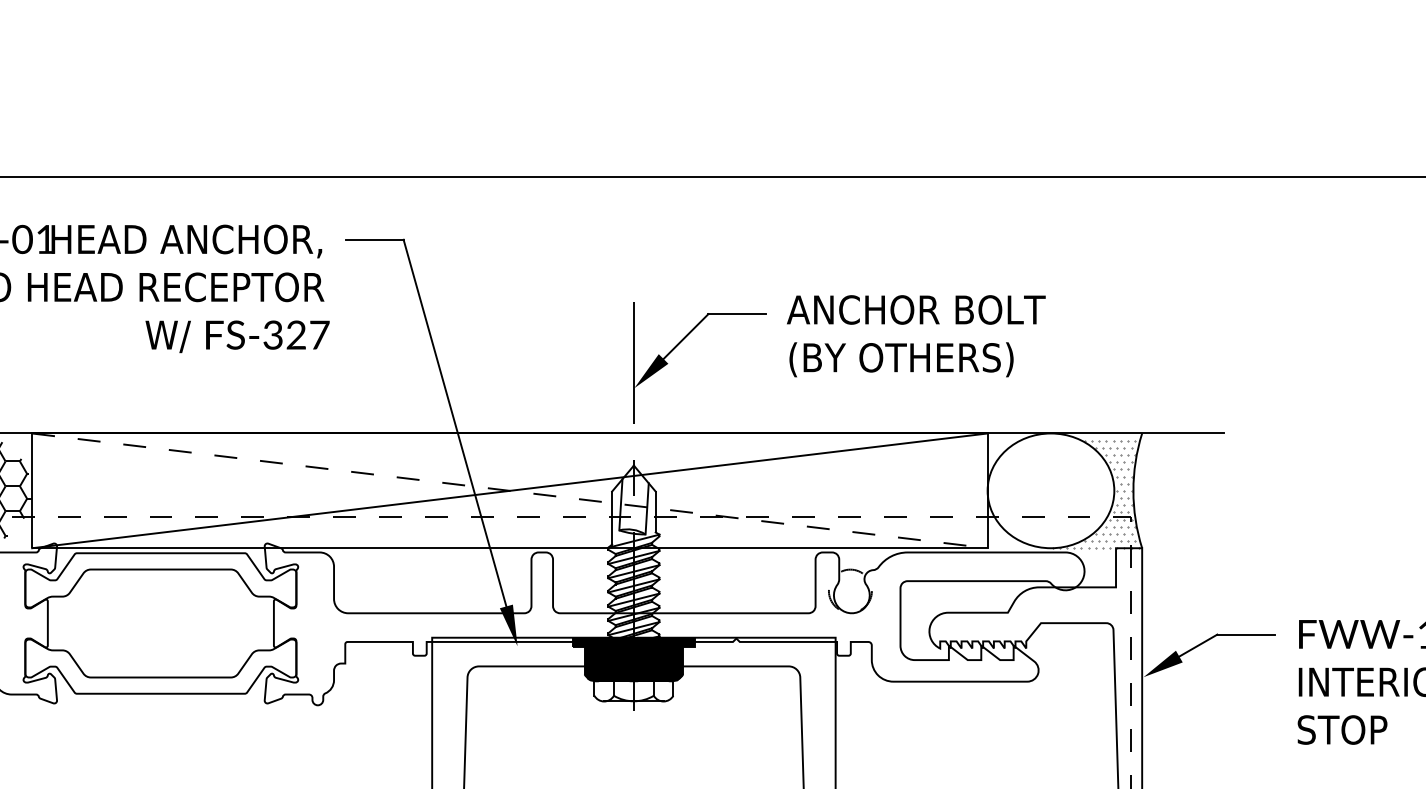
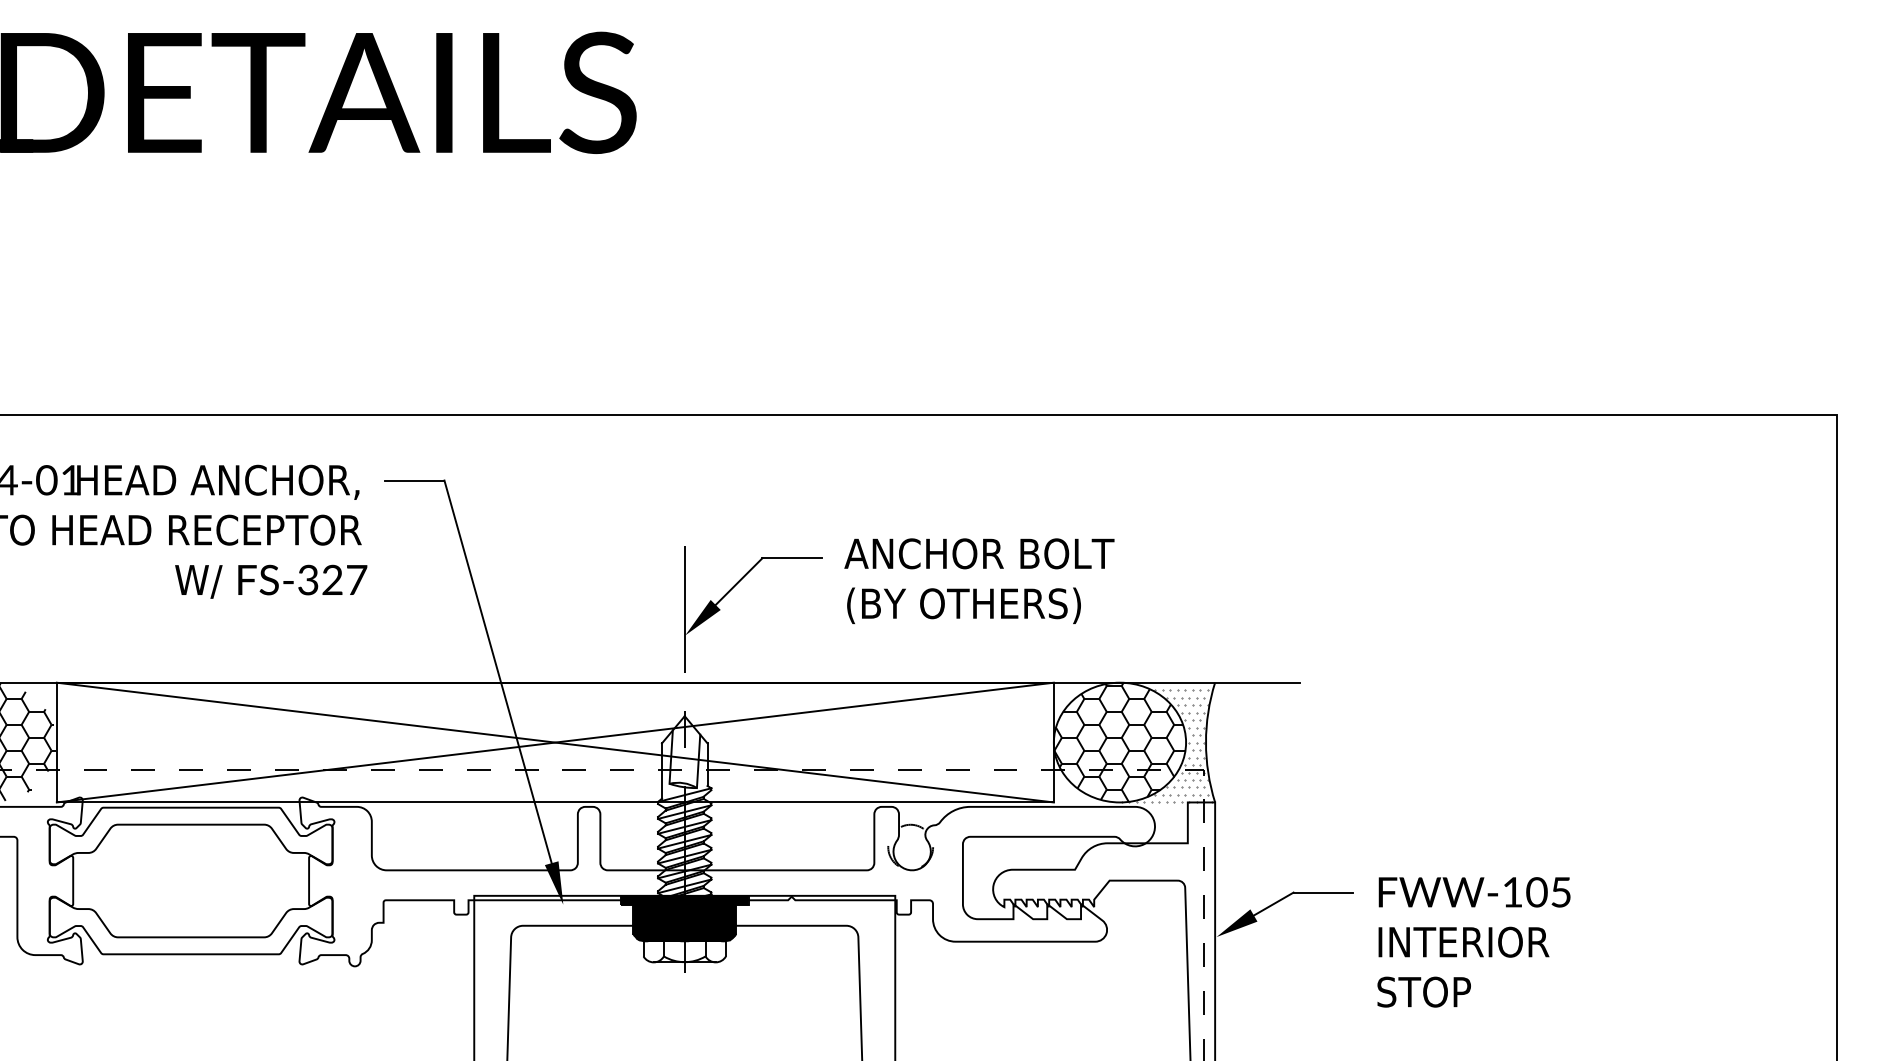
hatch: (1050, 489) -> (1119, 741), added
line: (510, 490) -> (555, 742), dashed -> solid

